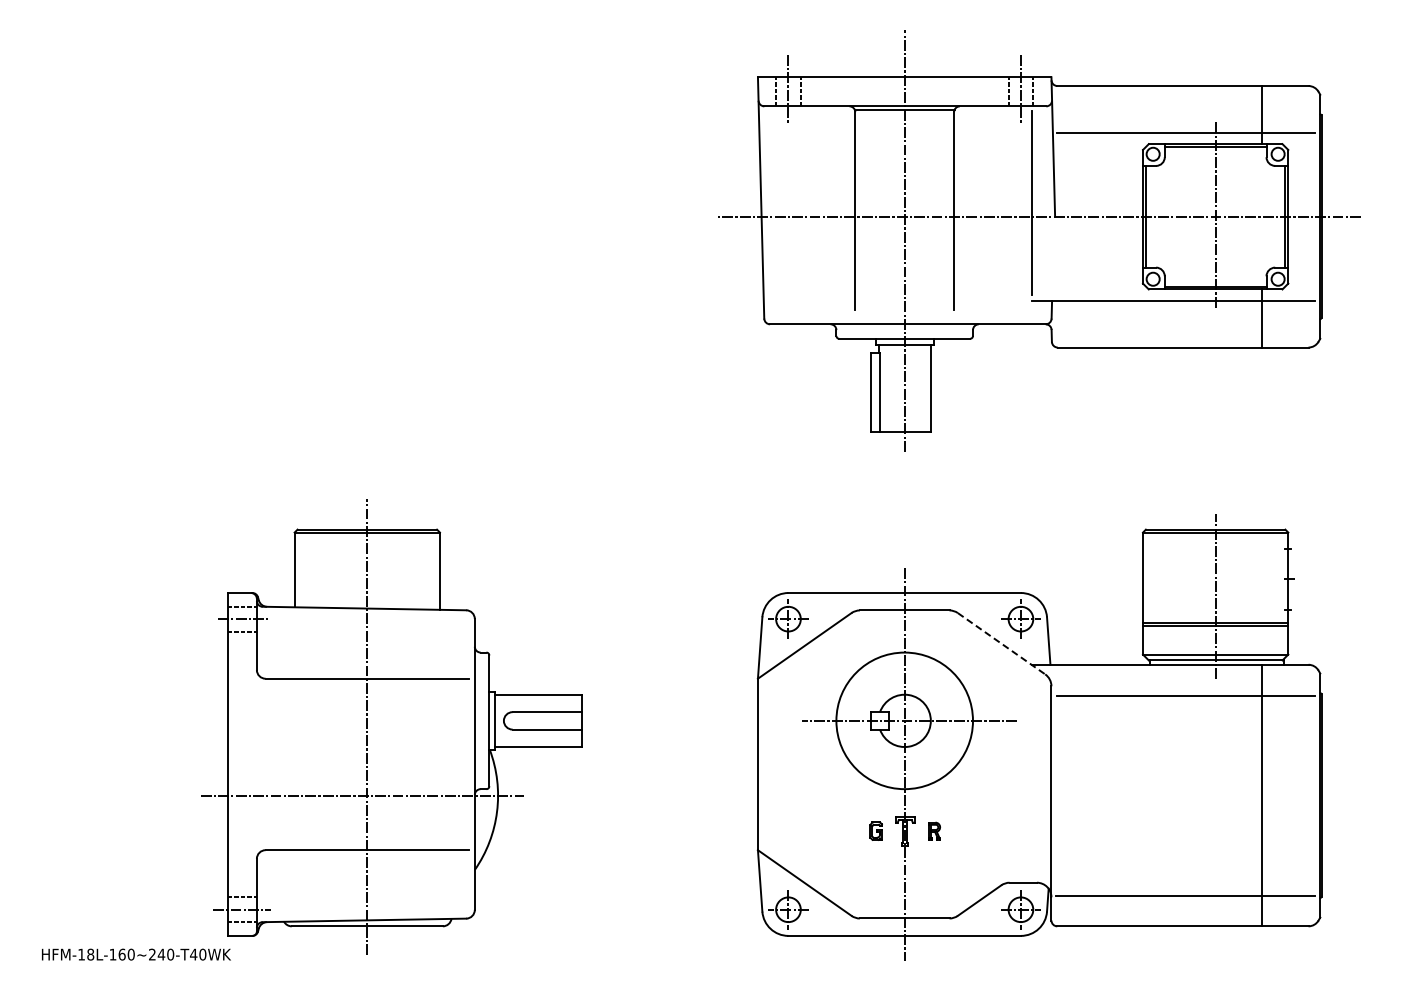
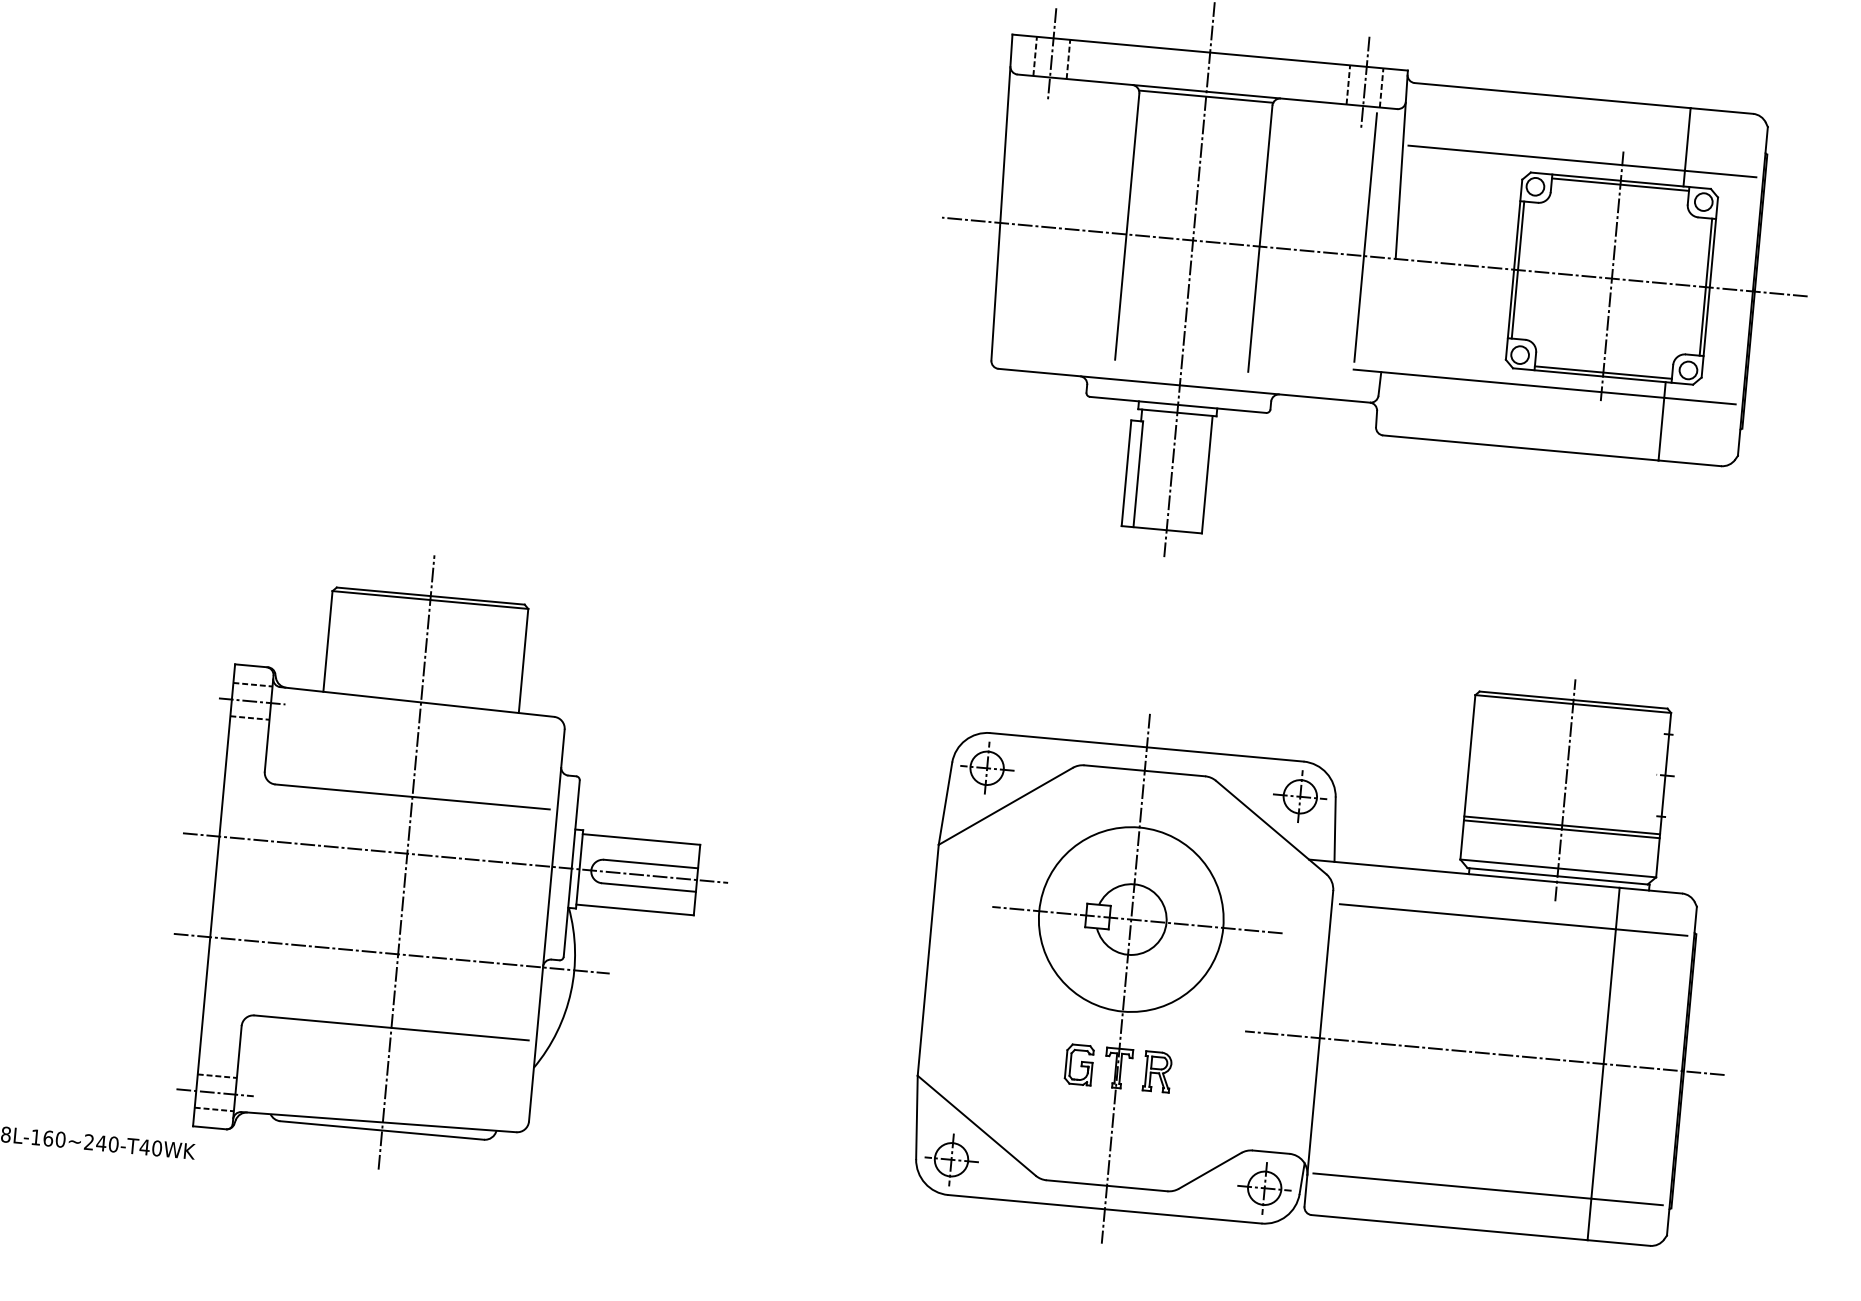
line: (1001, 644) -> (1271, 828), dashed -> solid
line: (402, 720) -> (454, 857), added
line: (1173, 795) -> (1484, 1053), added
part: (875, 830) -> (1078, 1063), size x1.67
part: (934, 831) -> (1157, 1072), size x1.67

